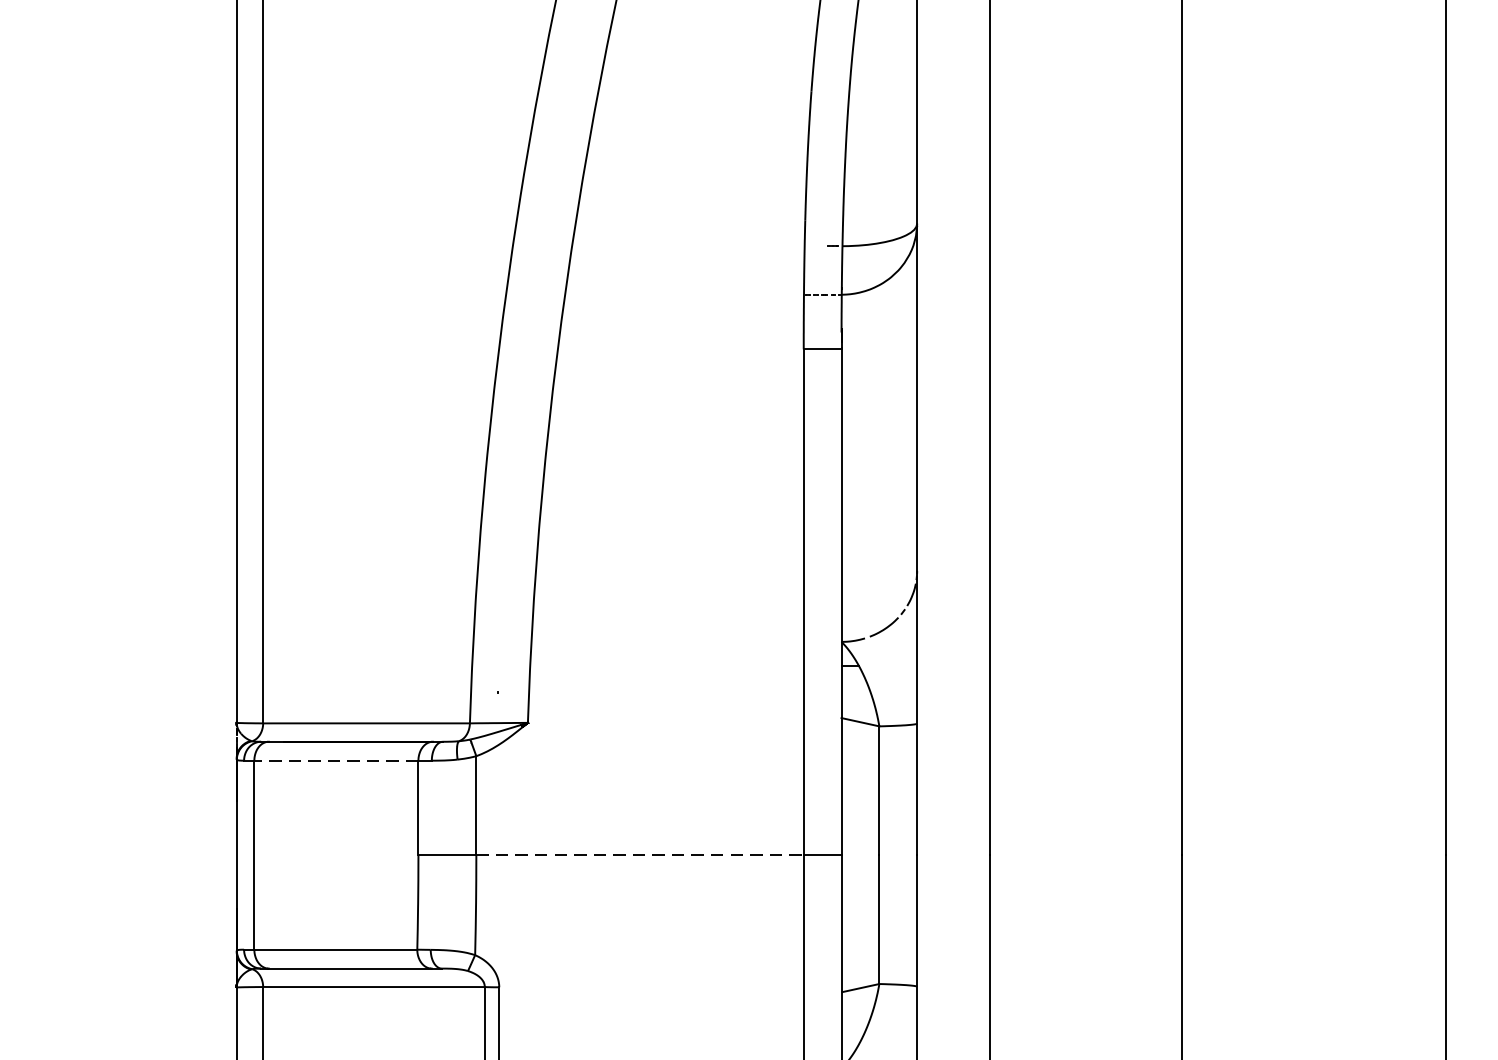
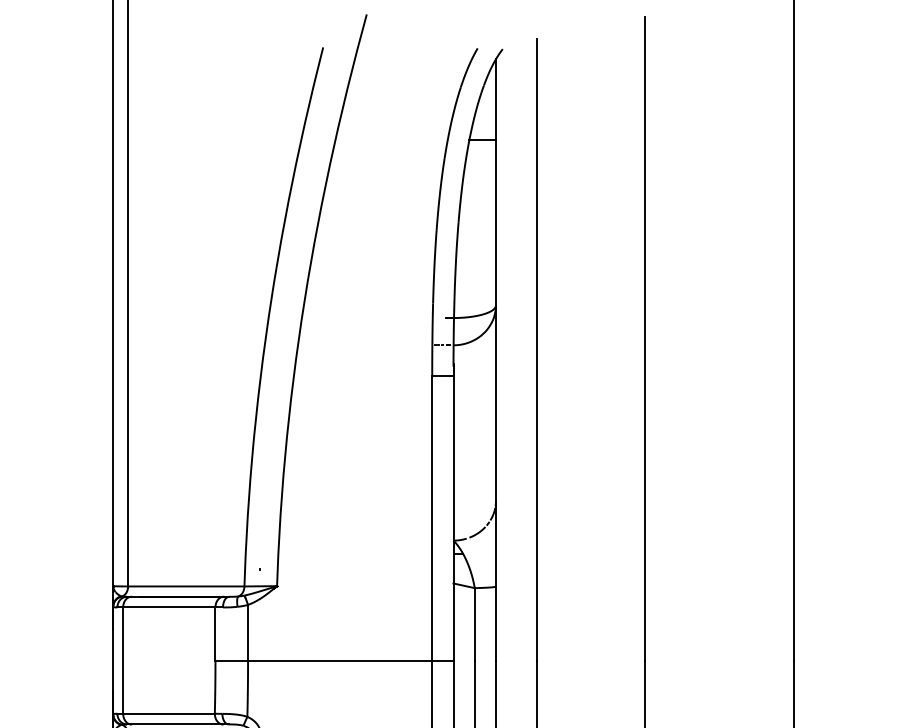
line: (334, 760) -> (168, 607), dashed -> solid
line: (640, 854) -> (340, 660), dashed -> solid

